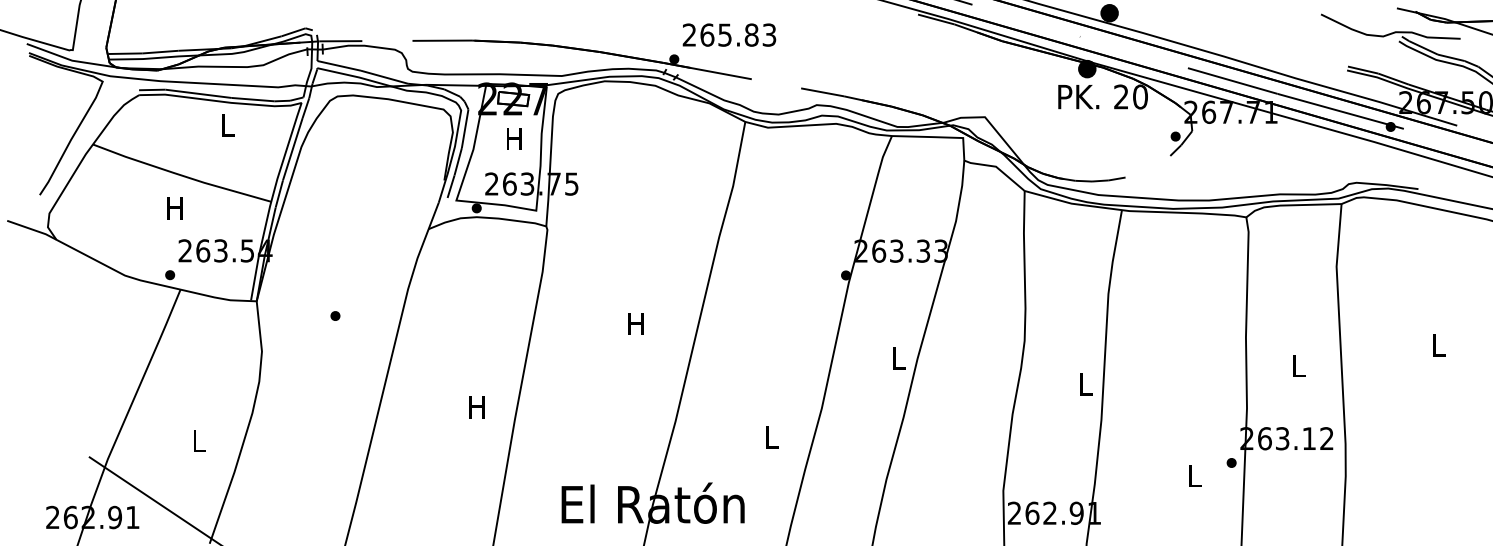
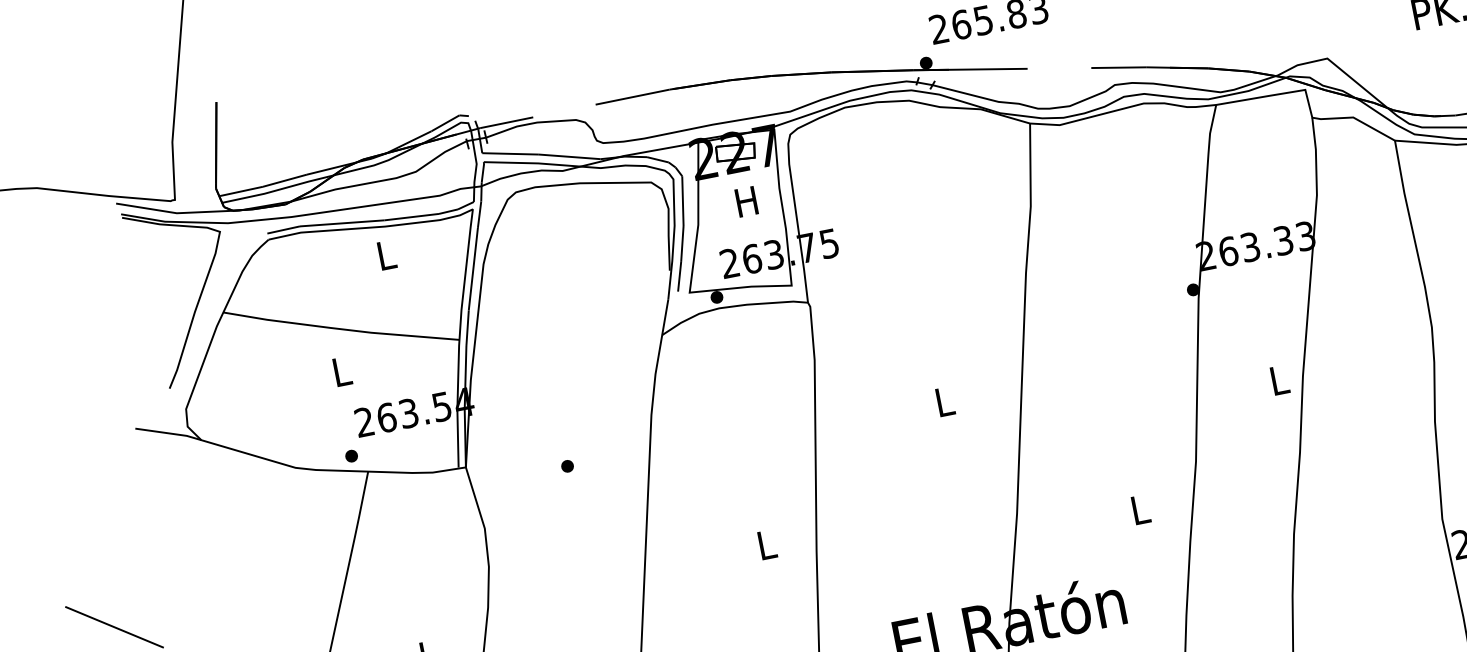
text: (174, 208) -> (340, 372), H -> L
text: (635, 323) -> (943, 401), H -> L
text: (476, 407) -> (765, 545), H -> L

